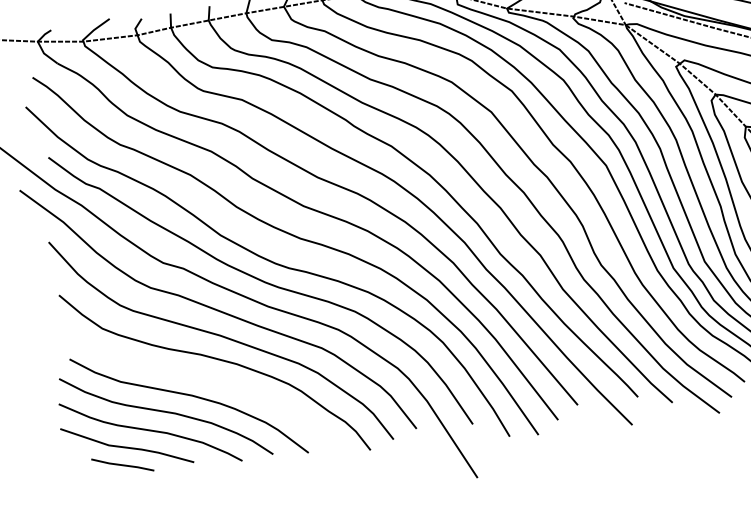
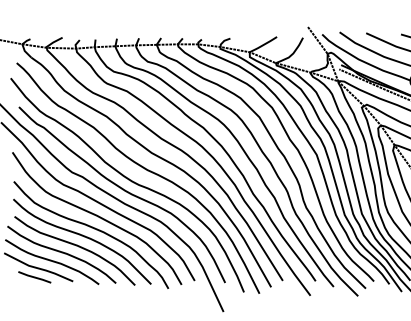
curve: (203, 378) -> (84, 237), added

